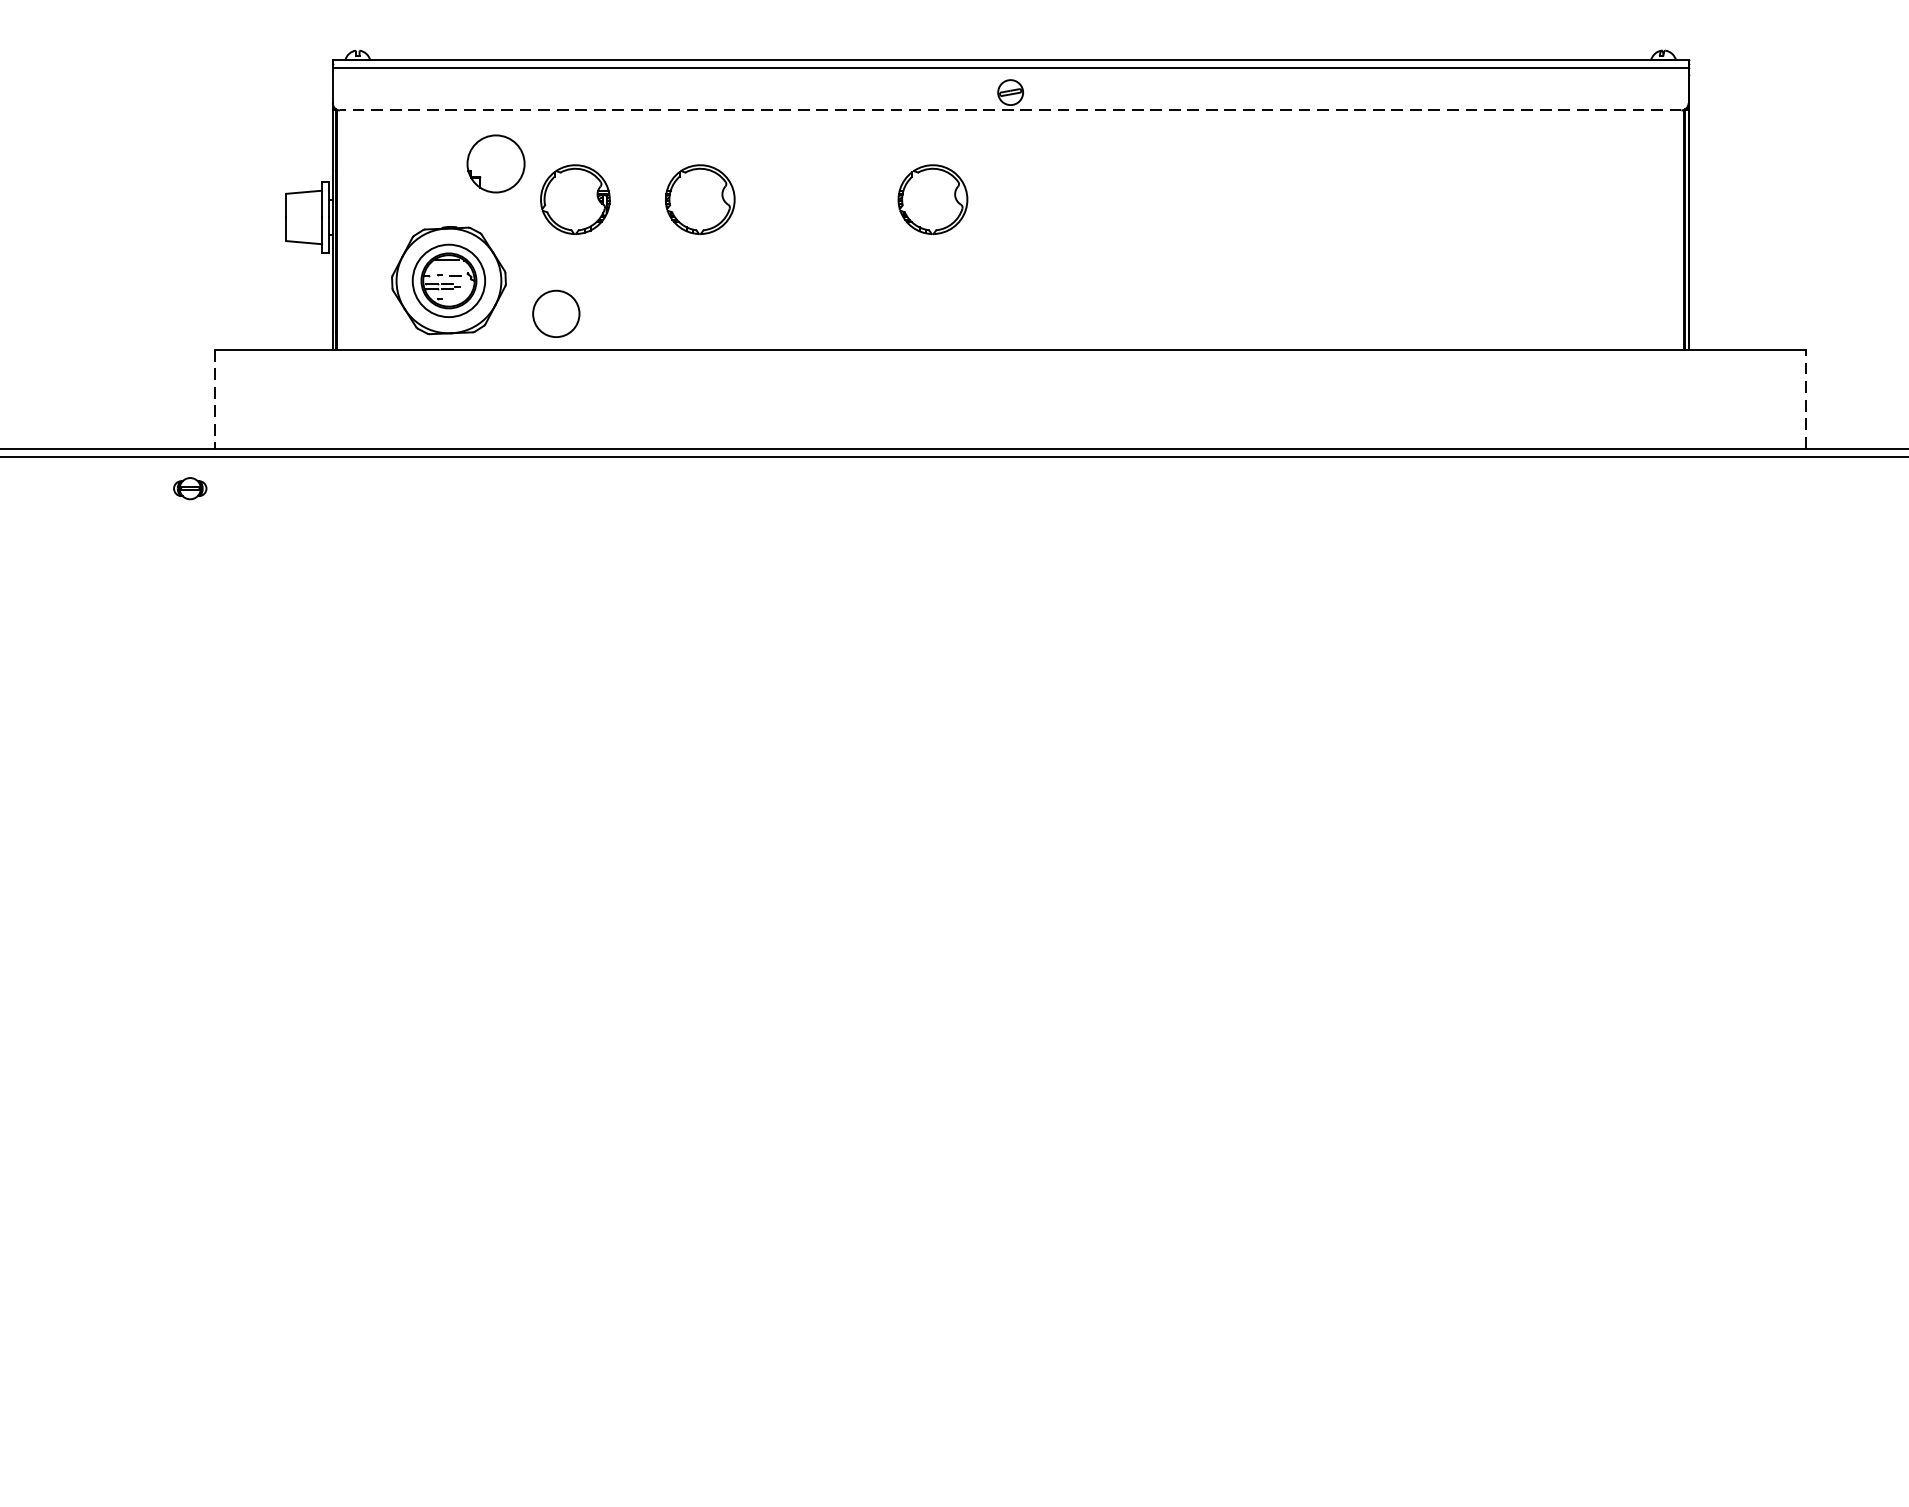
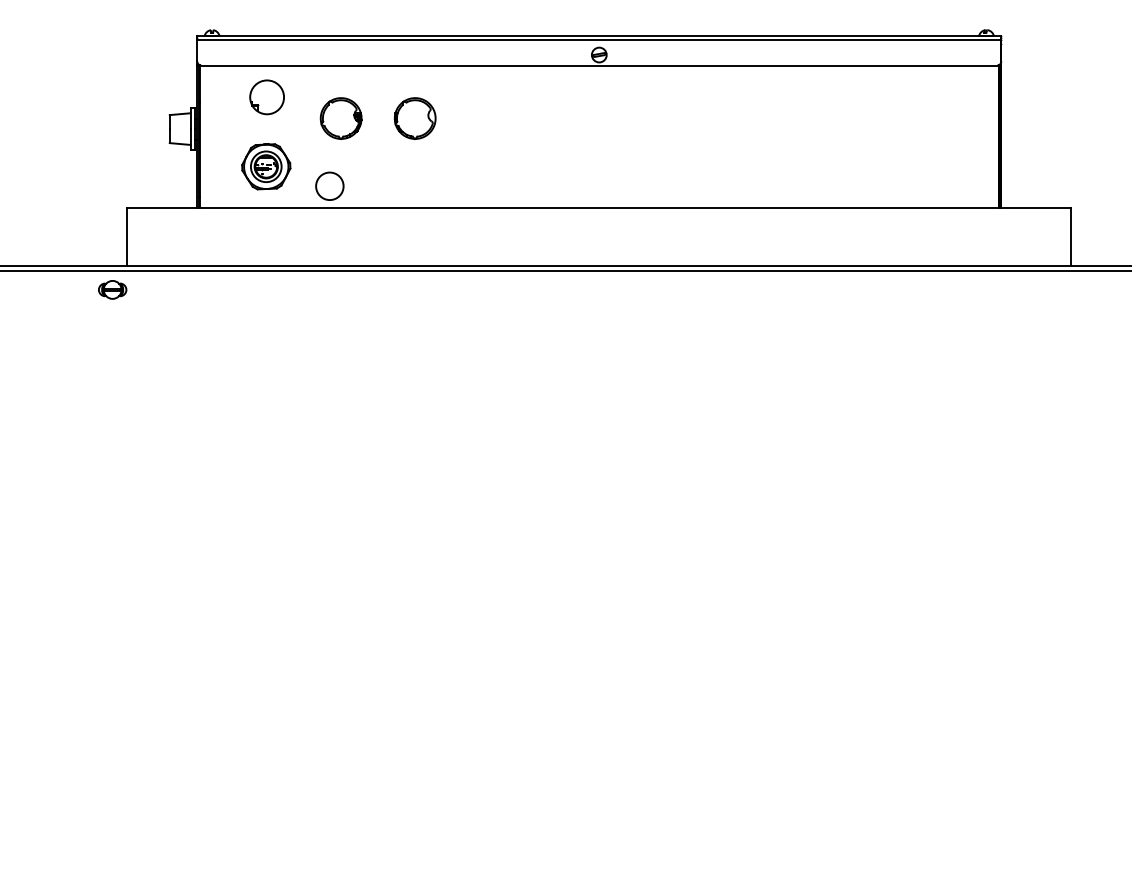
line: (1010, 110) -> (599, 65), dashed -> solid
part: (495, 164) -> (266, 97), moved
part: (931, 199) -> (552, 118), removed
part: (449, 280) -> (266, 166), size x0.71
line: (1806, 398) -> (1071, 236), dashed -> solid
line: (215, 400) -> (127, 237), dashed -> solid
part: (189, 487) -> (112, 289), size x1.43

